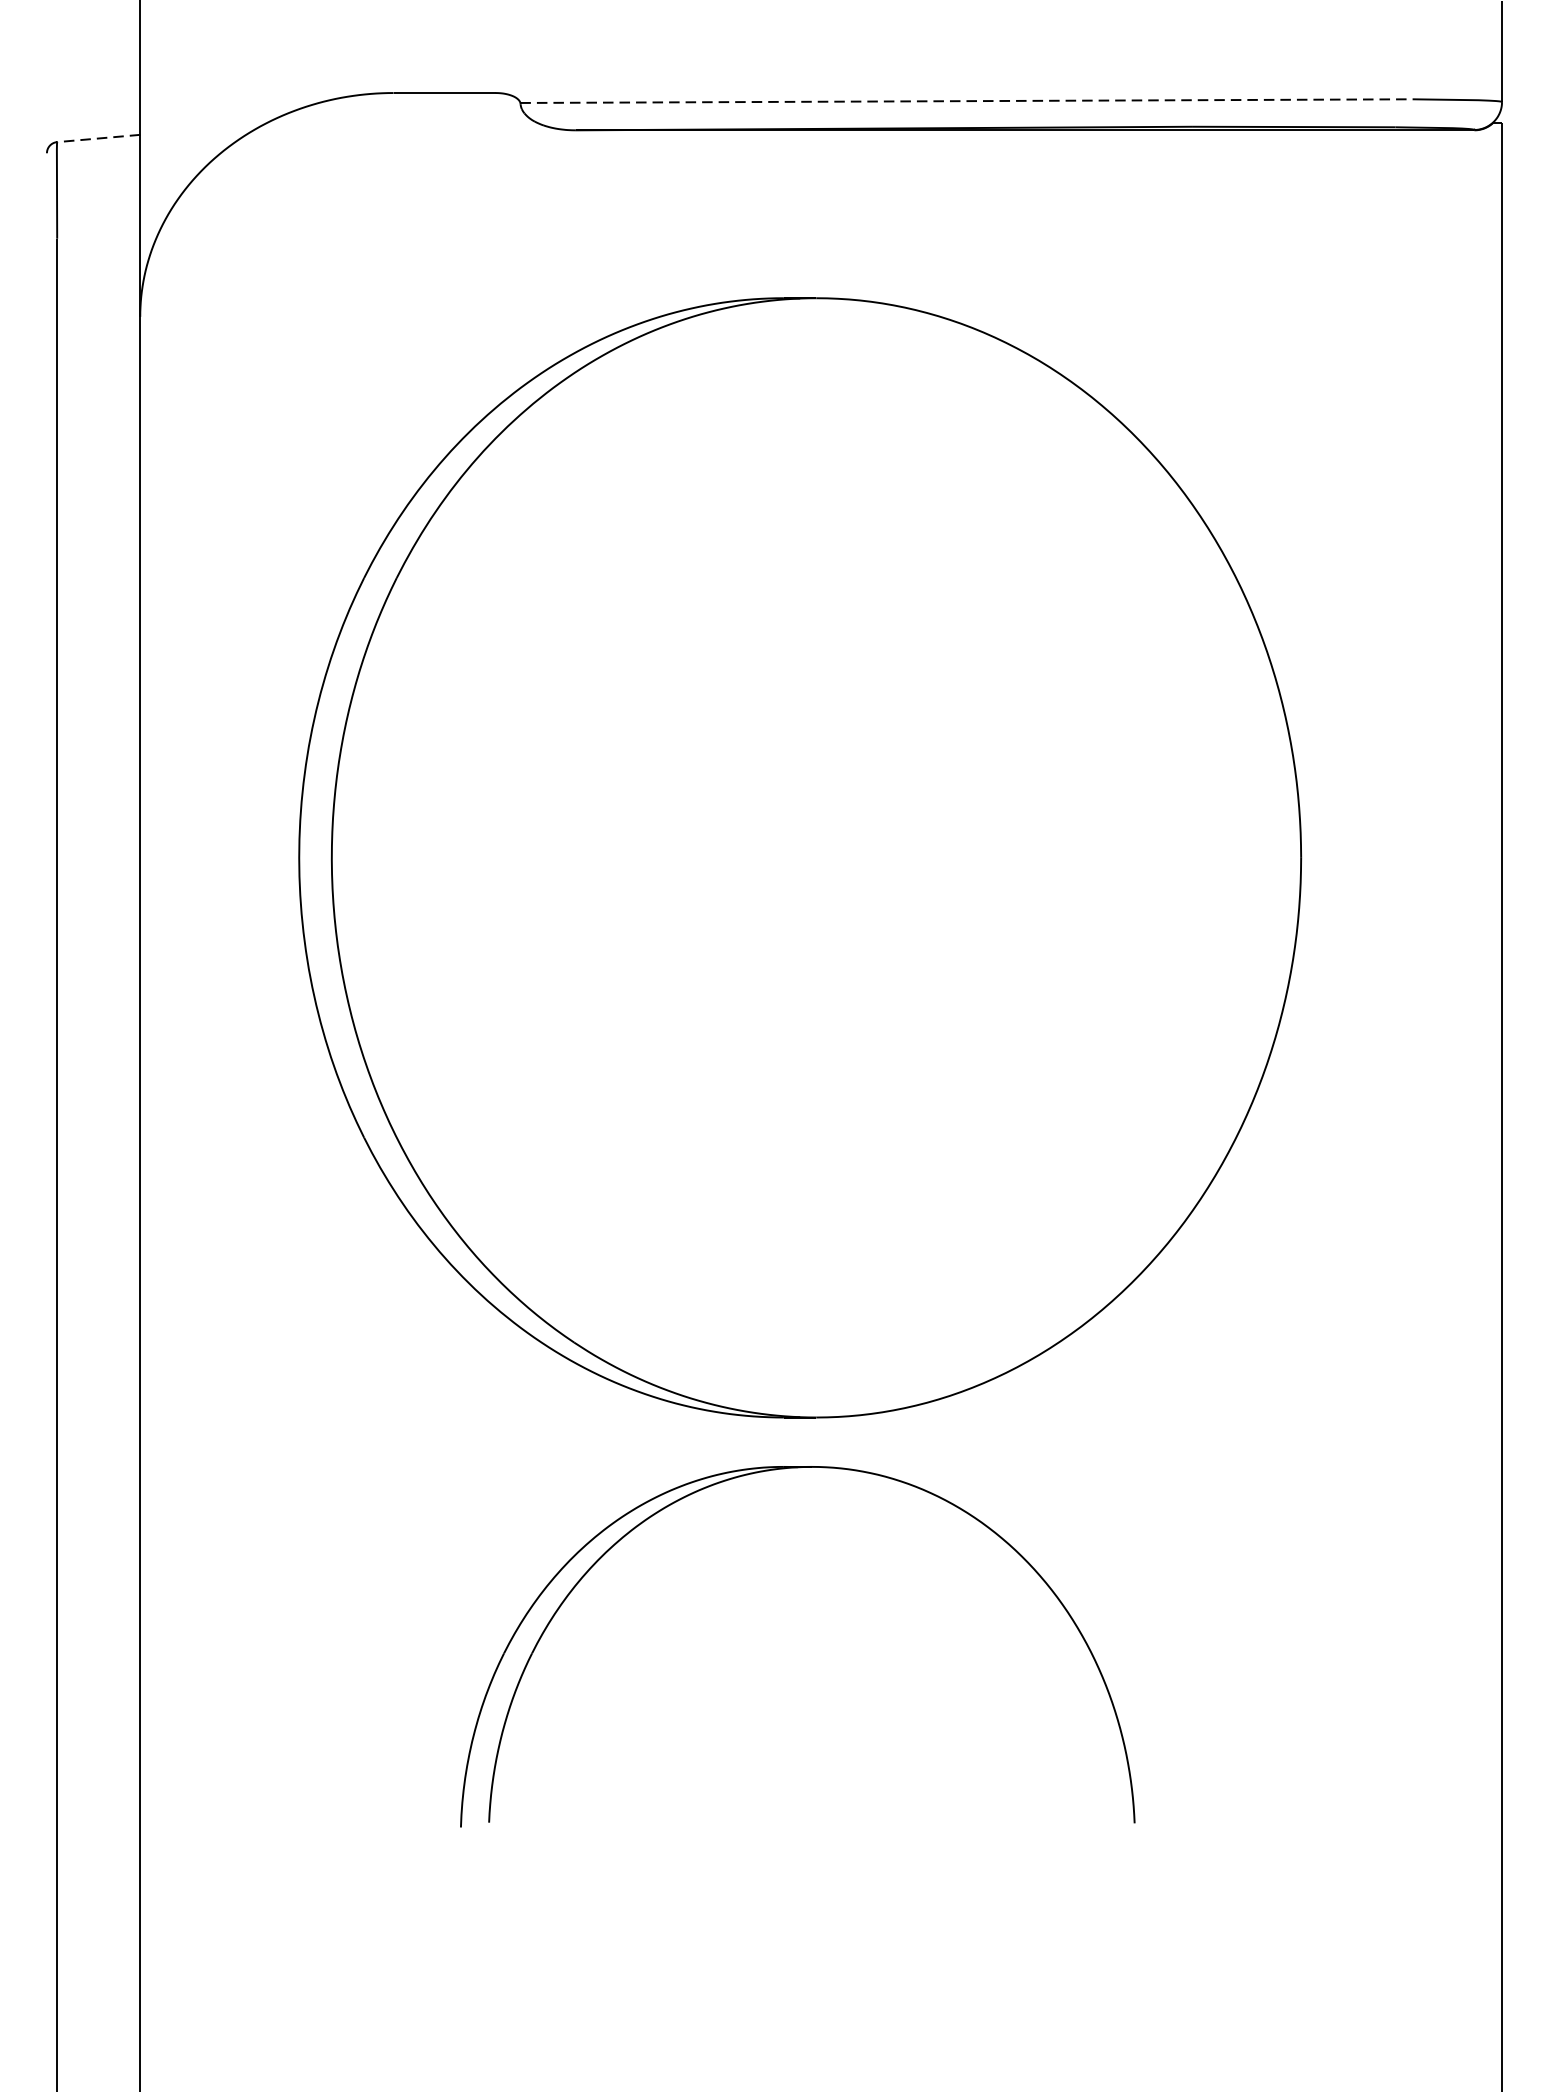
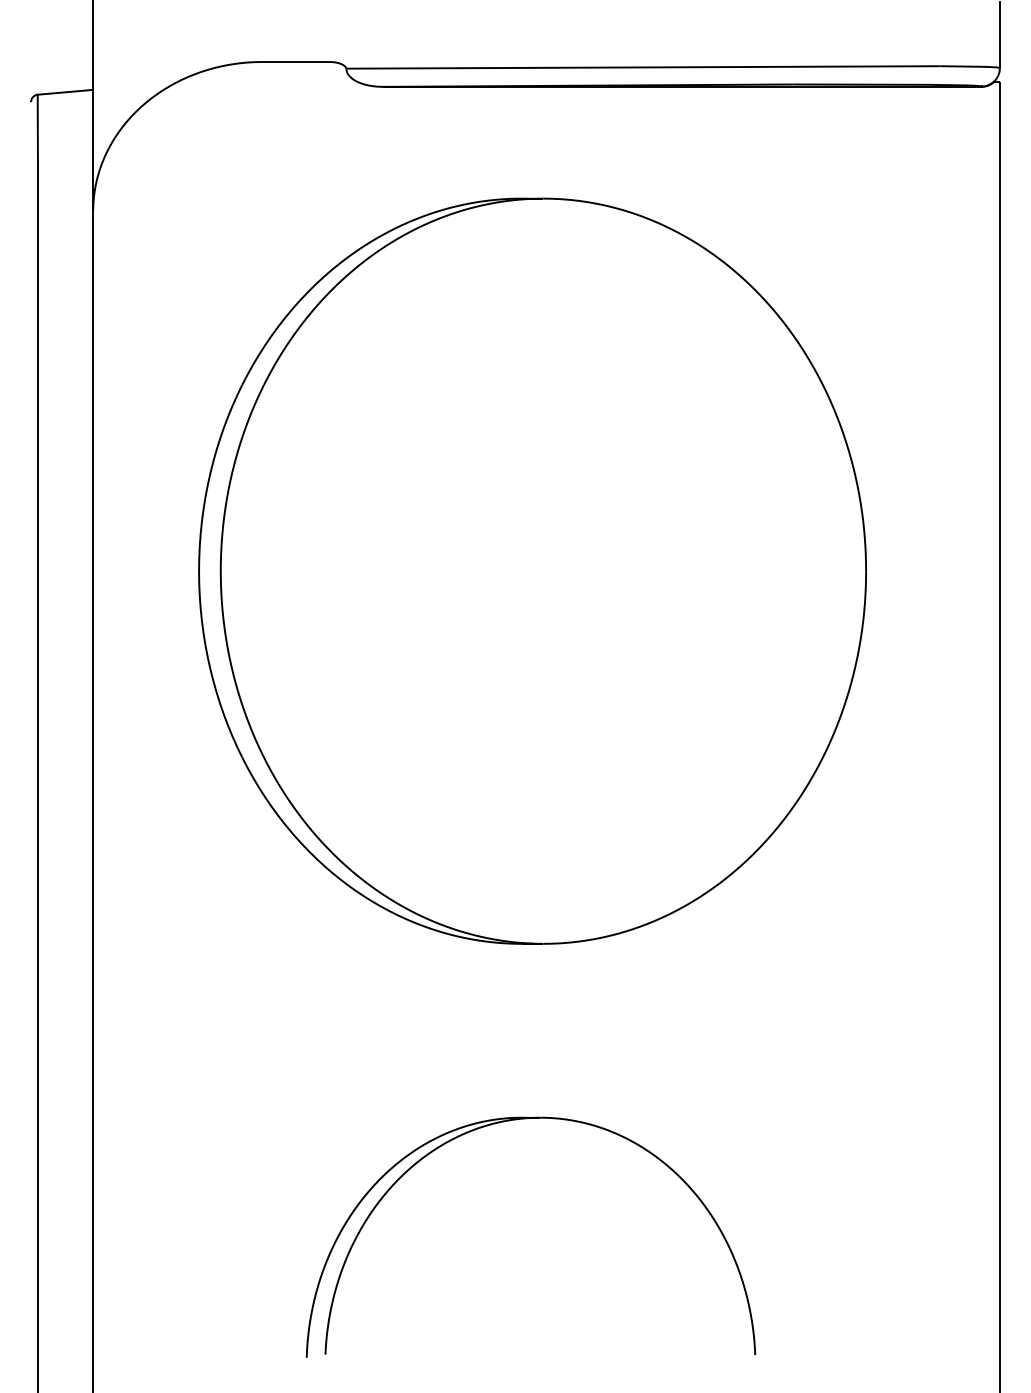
line: (966, 101) -> (643, 67), dashed -> solid
line: (98, 138) -> (65, 92), dashed -> solid
part: (776, 1471) -> (516, 1120), moved

